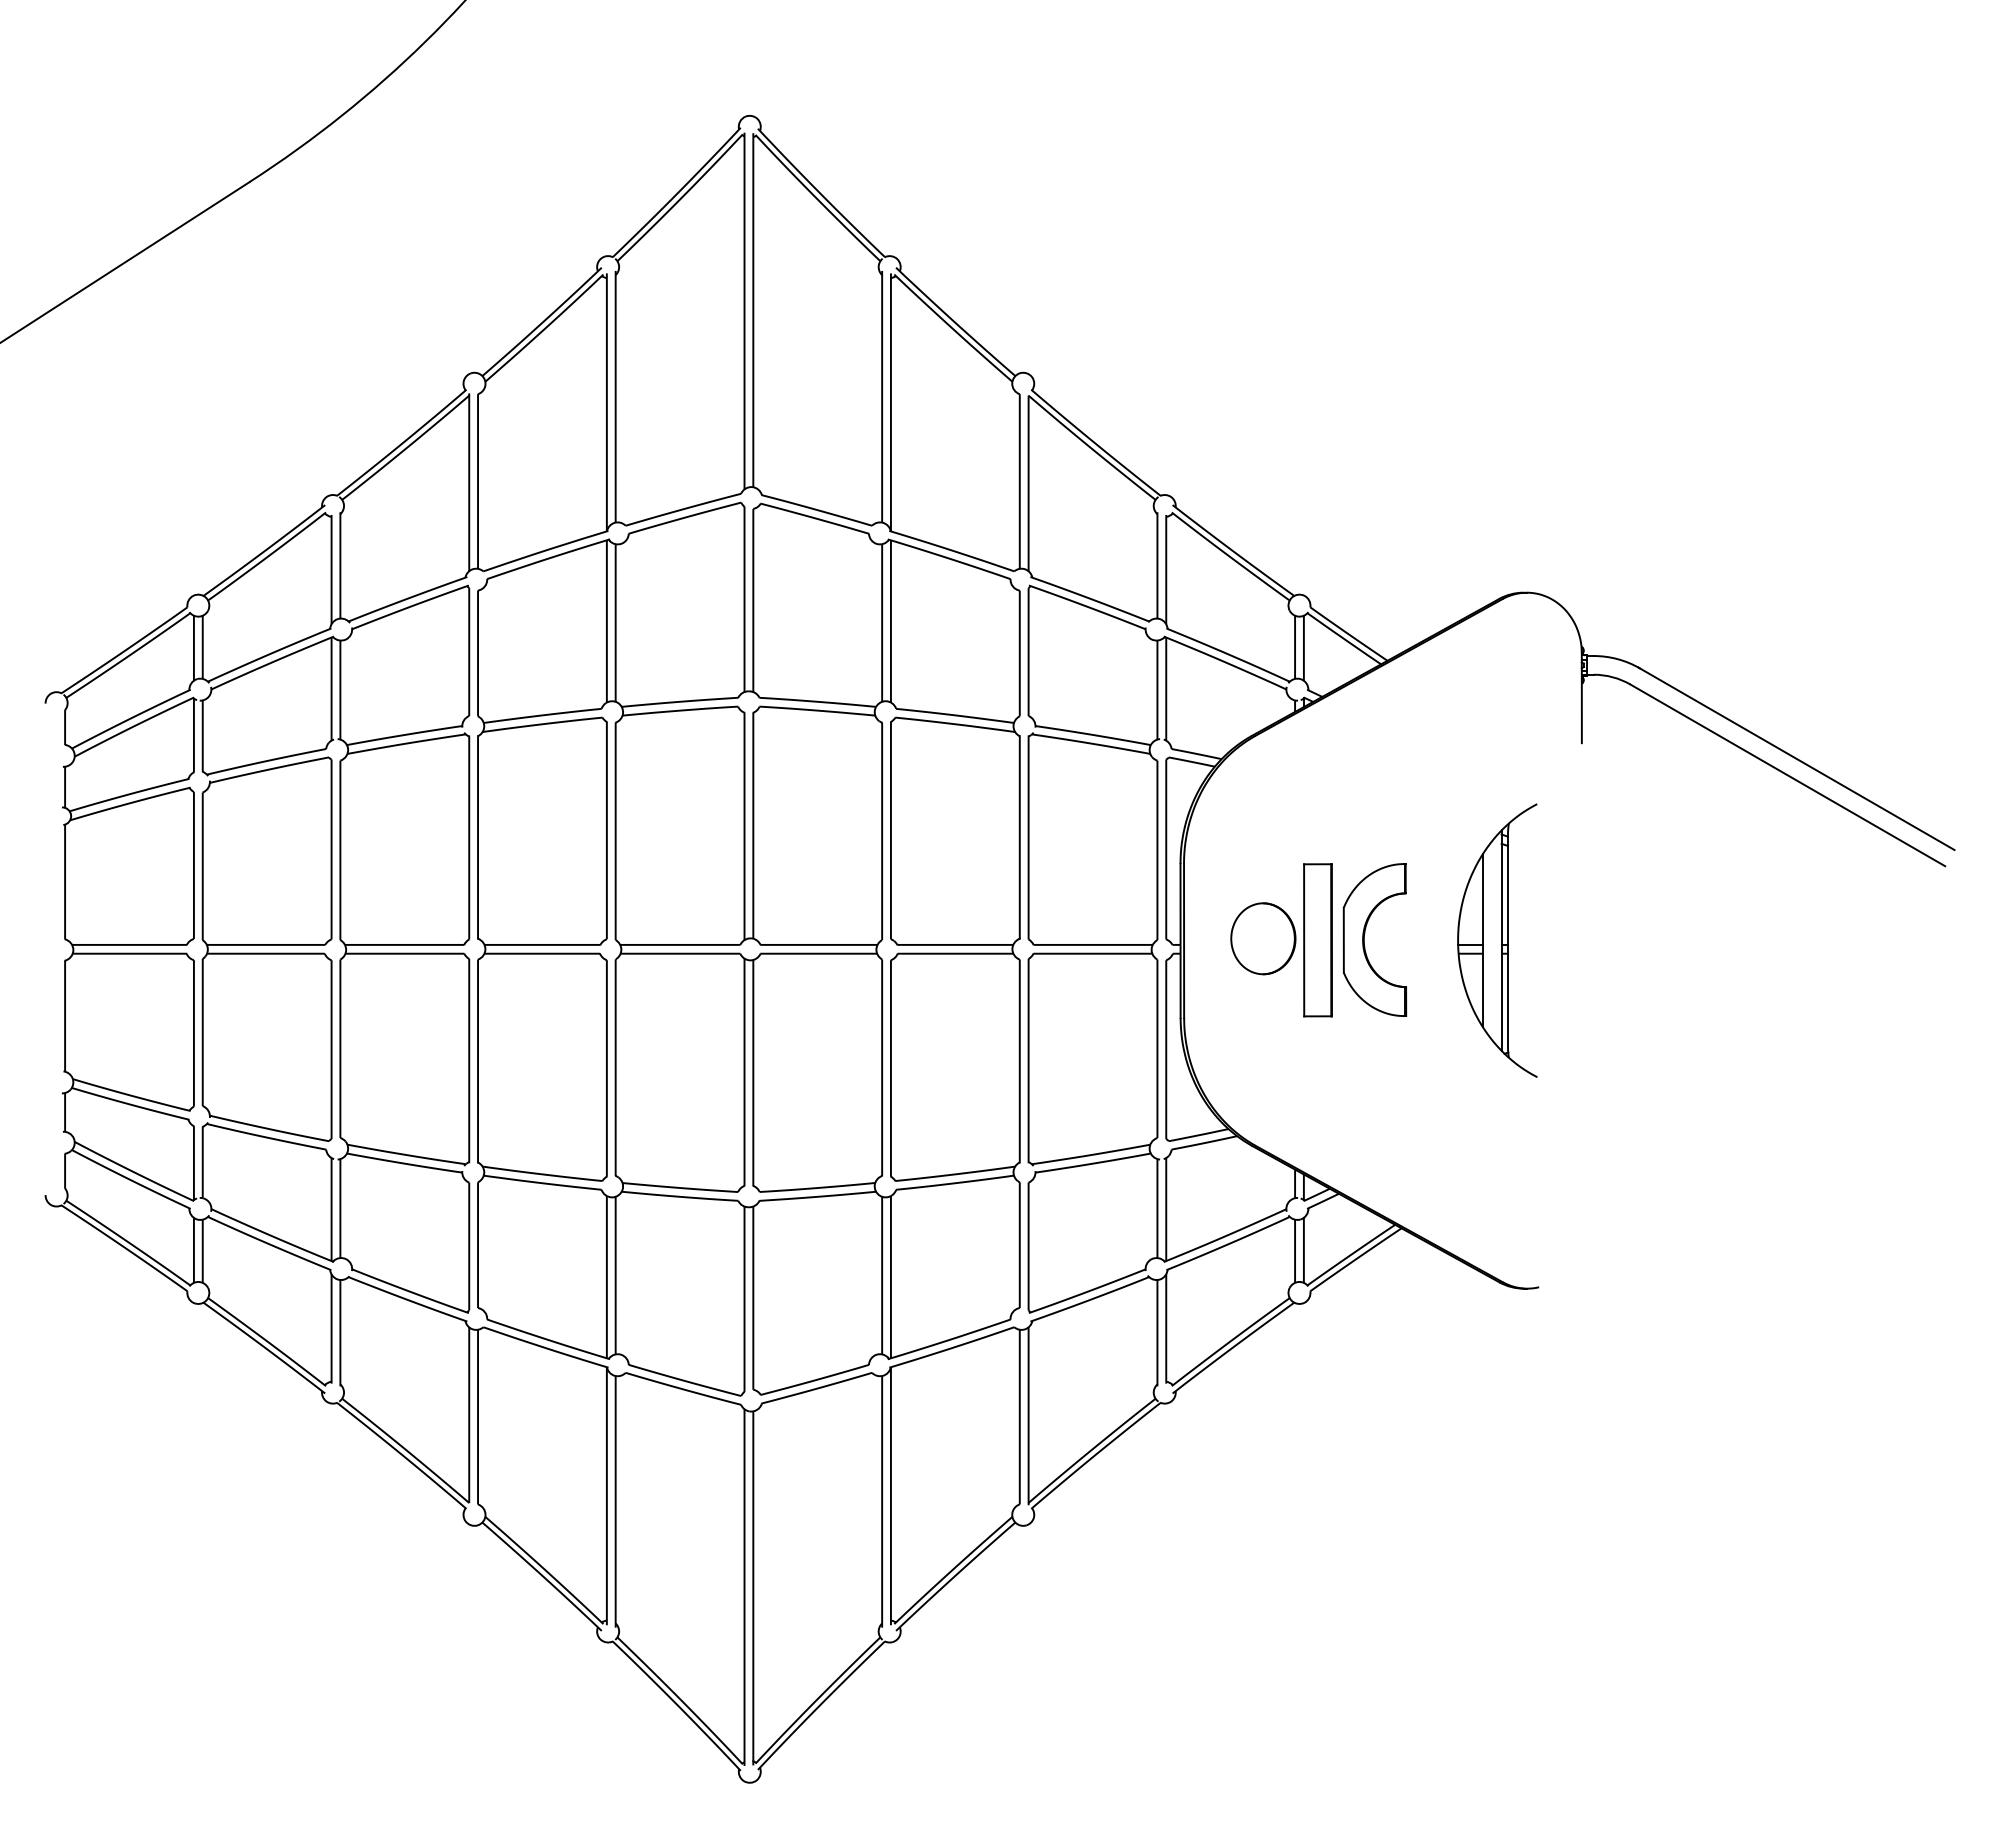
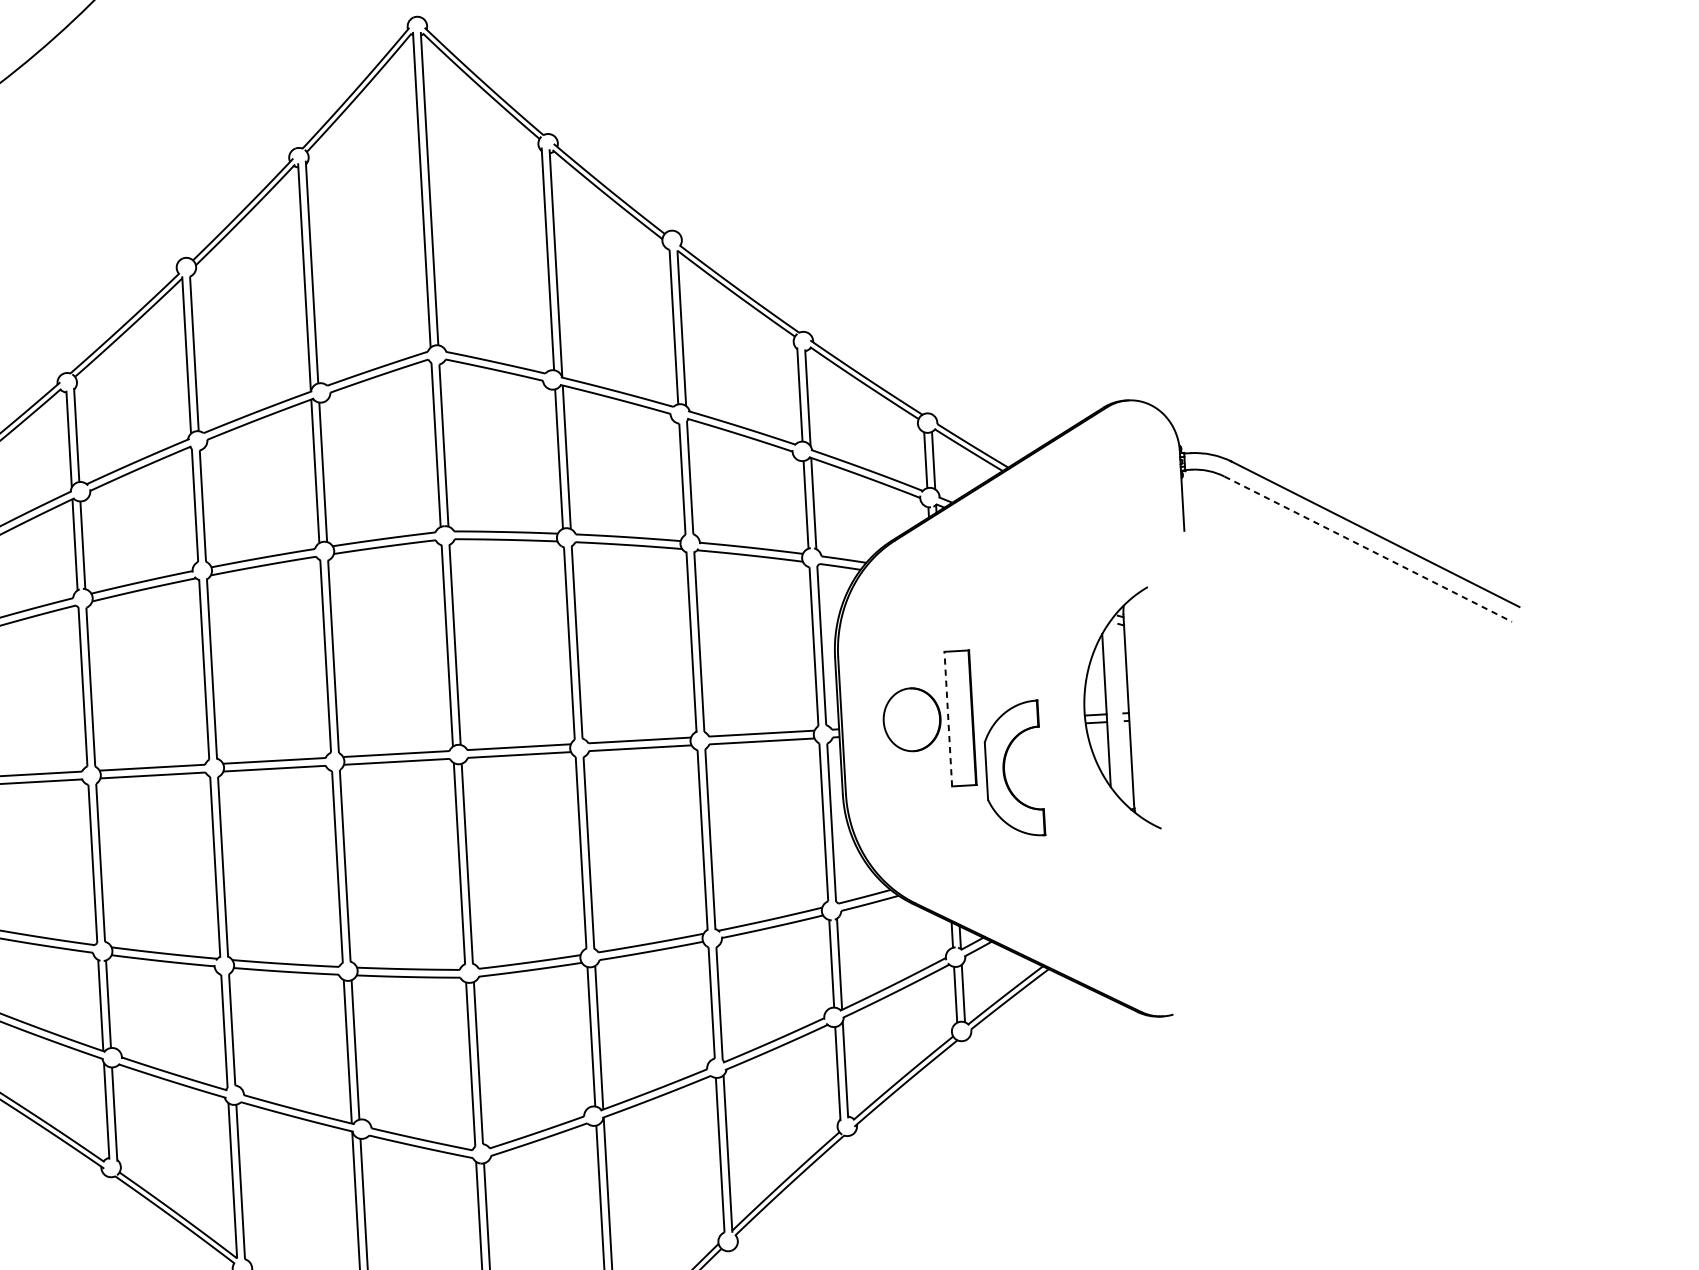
line: (1787, 775) -> (1367, 549), solid -> dashed
line: (1304, 939) -> (948, 718), solid -> dashed
part: (1364, 939) -> (1004, 769), moved
line: (1501, 940) -> (1122, 709), removed

